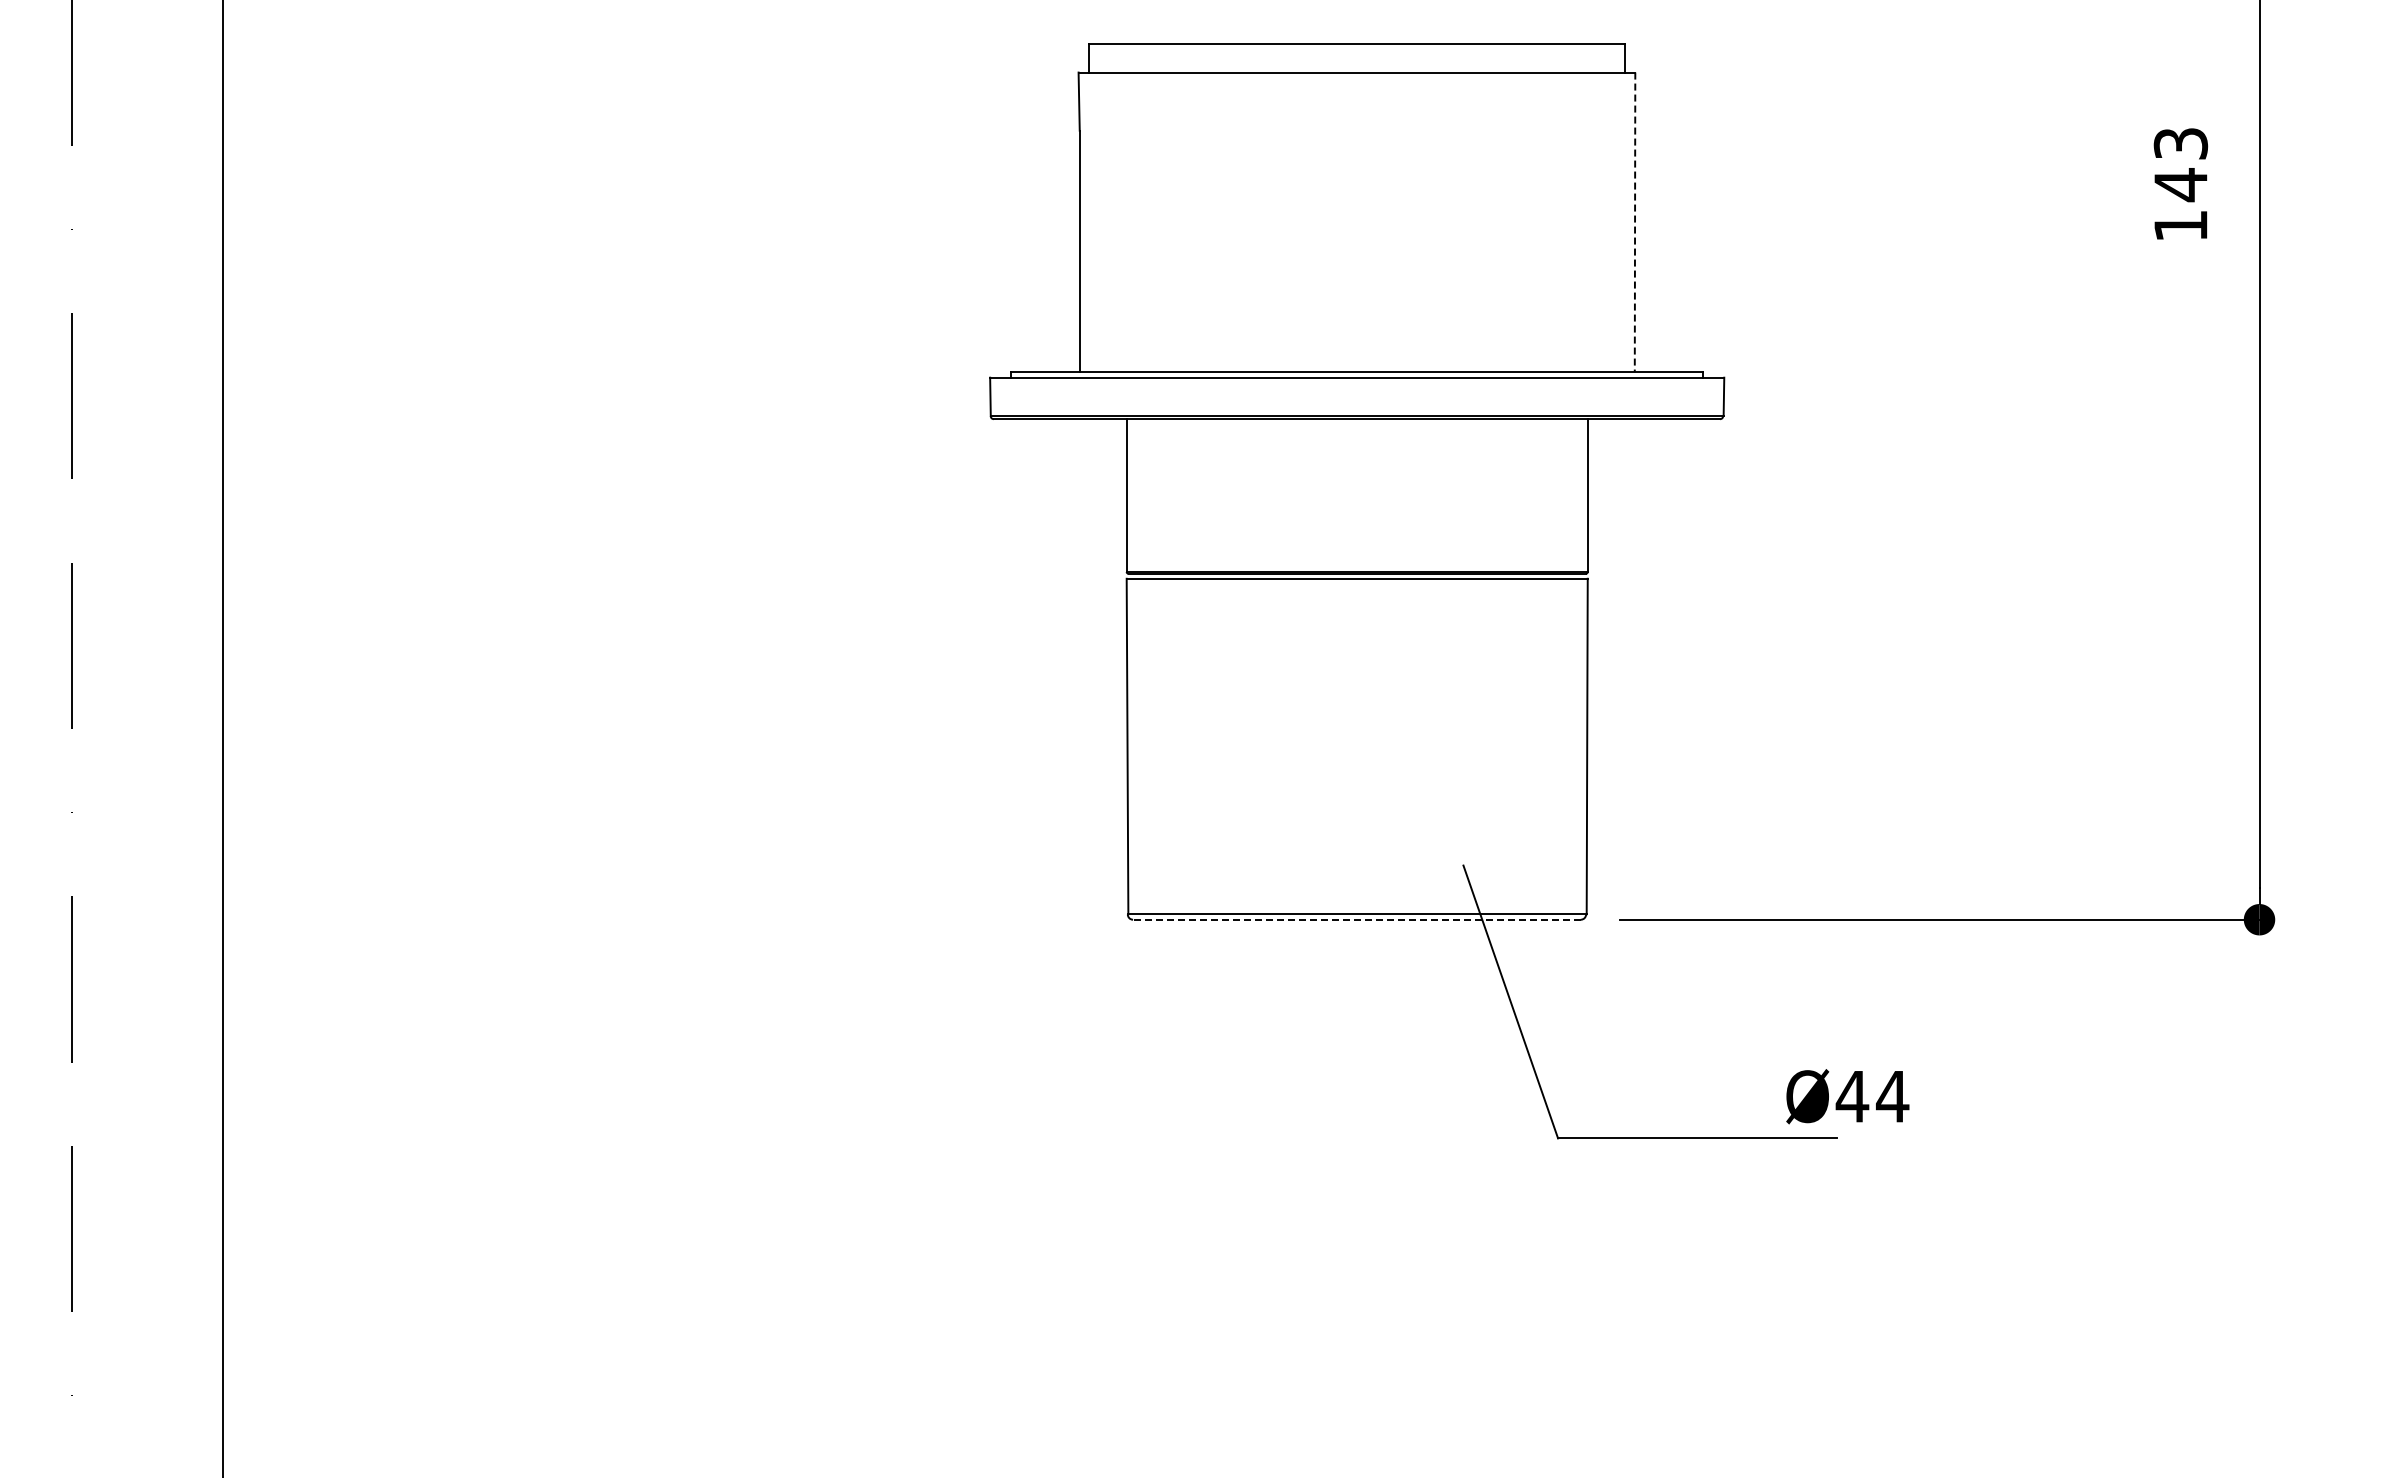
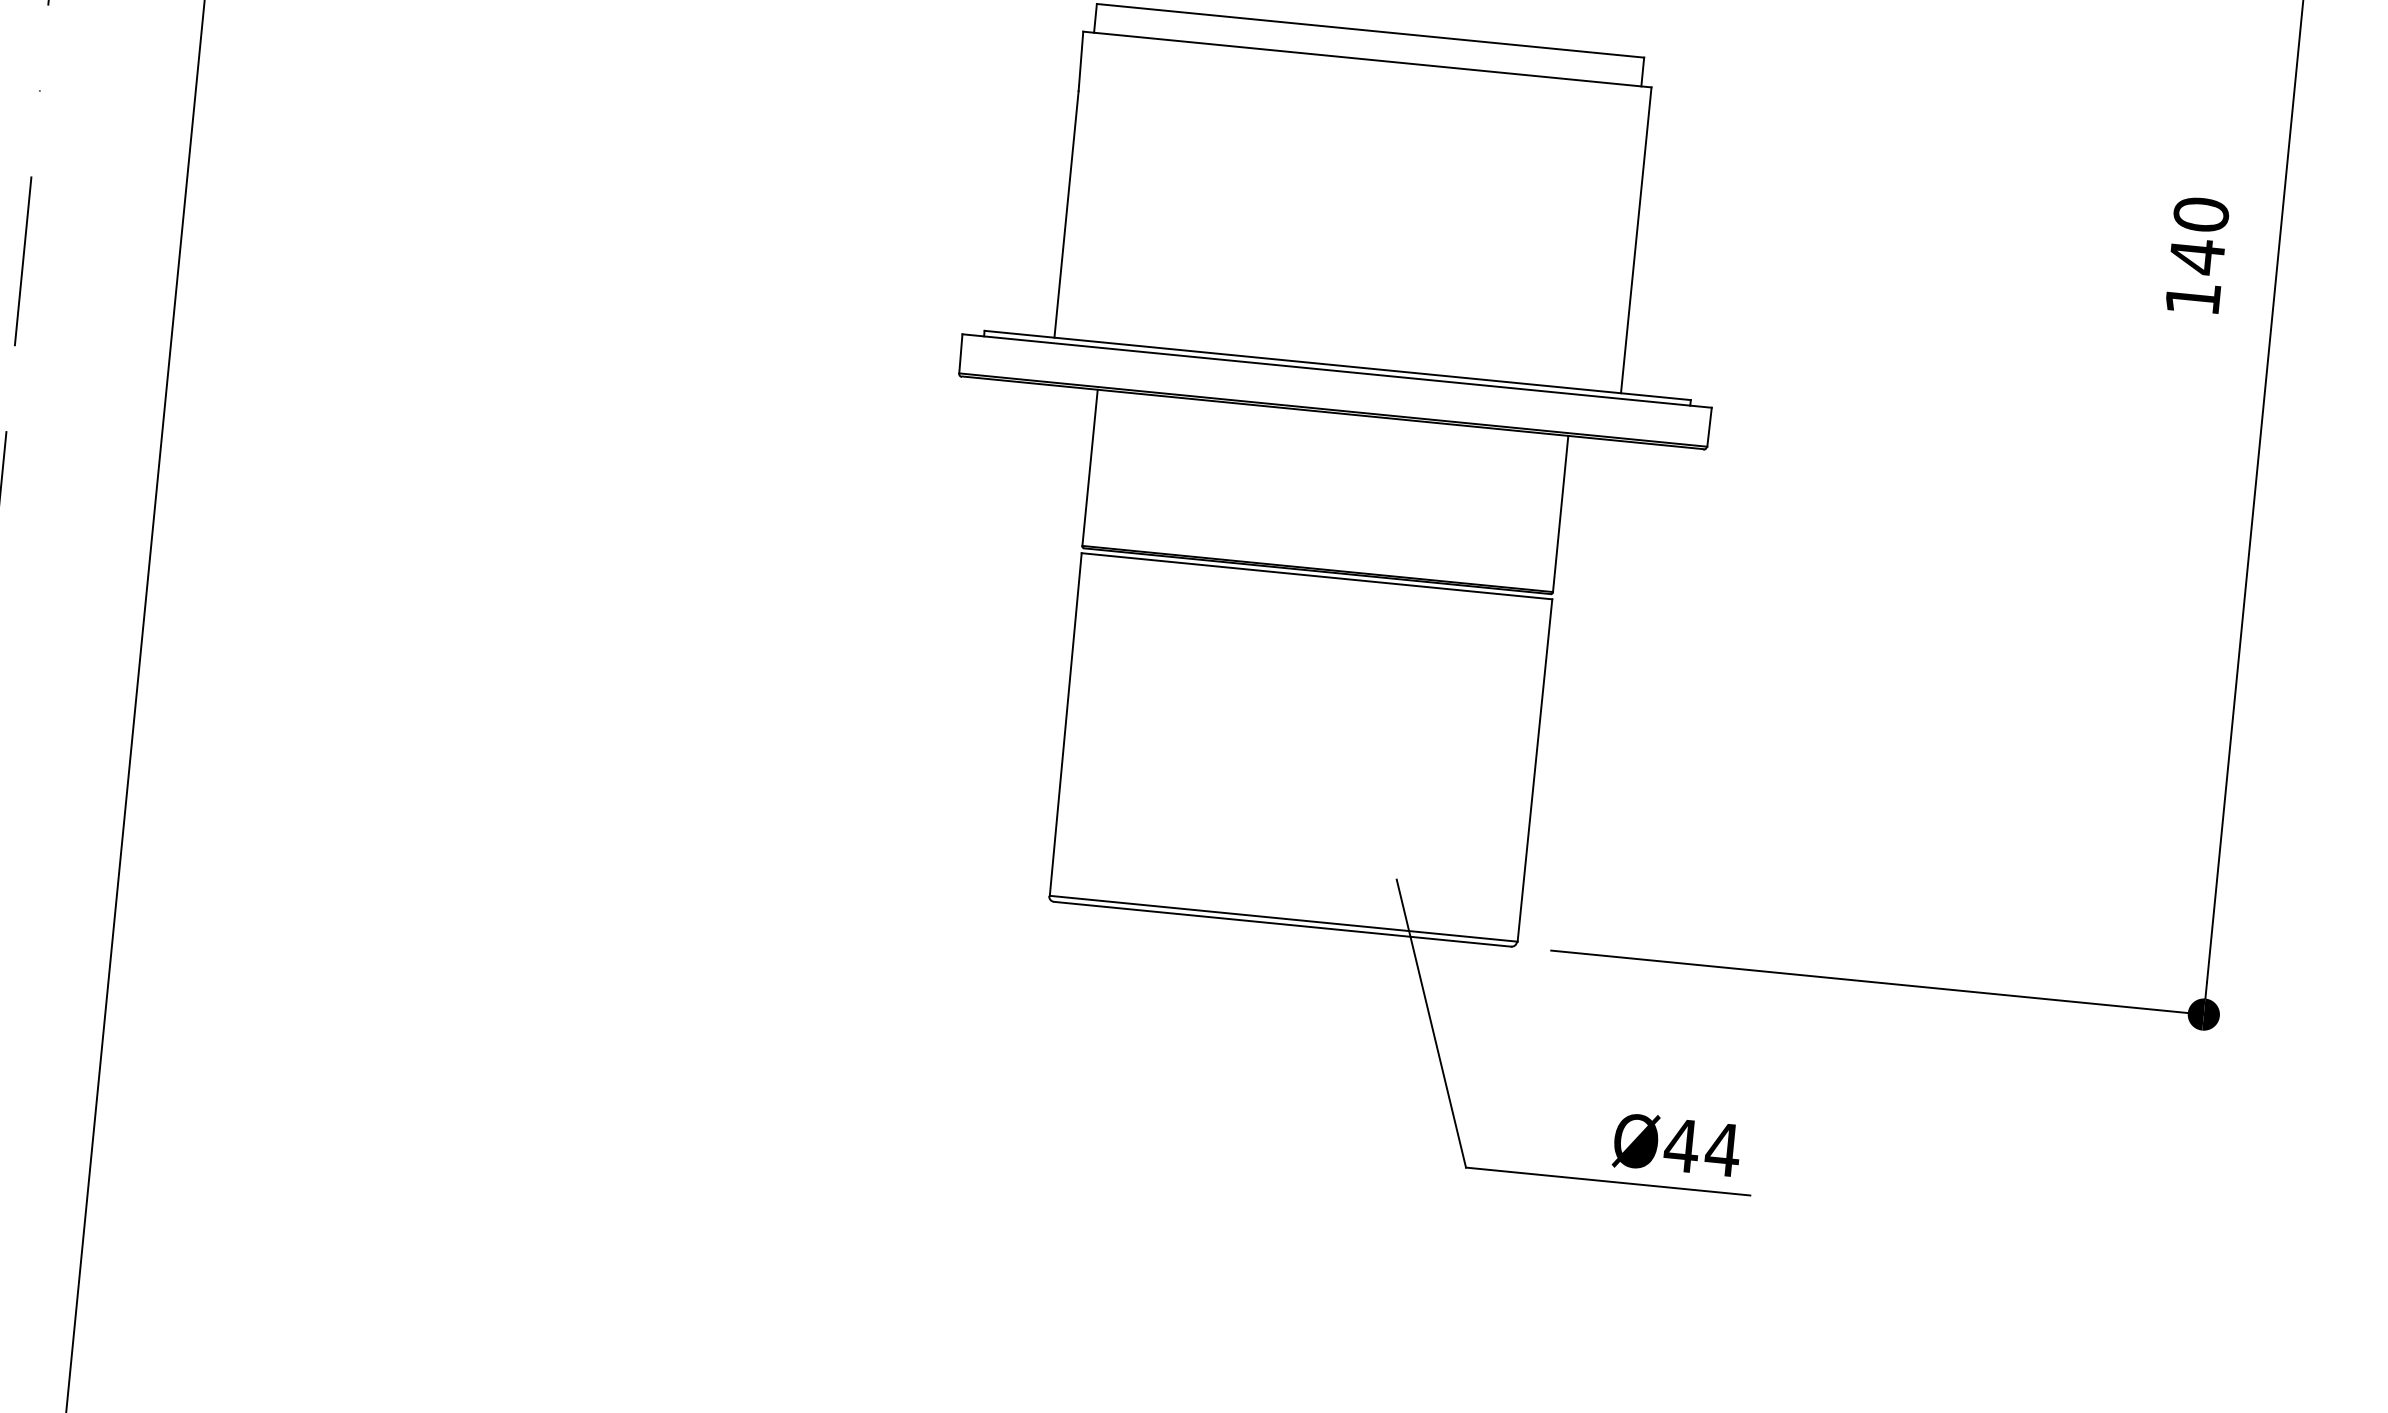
text: (2180, 143) -> (2200, 214), 143 -> 140
line: (1635, 222) -> (1636, 240), dashed -> solid
line: (1357, 919) -> (1283, 924), dashed -> solid
text: (1847, 1096) -> (1676, 1145), moved

